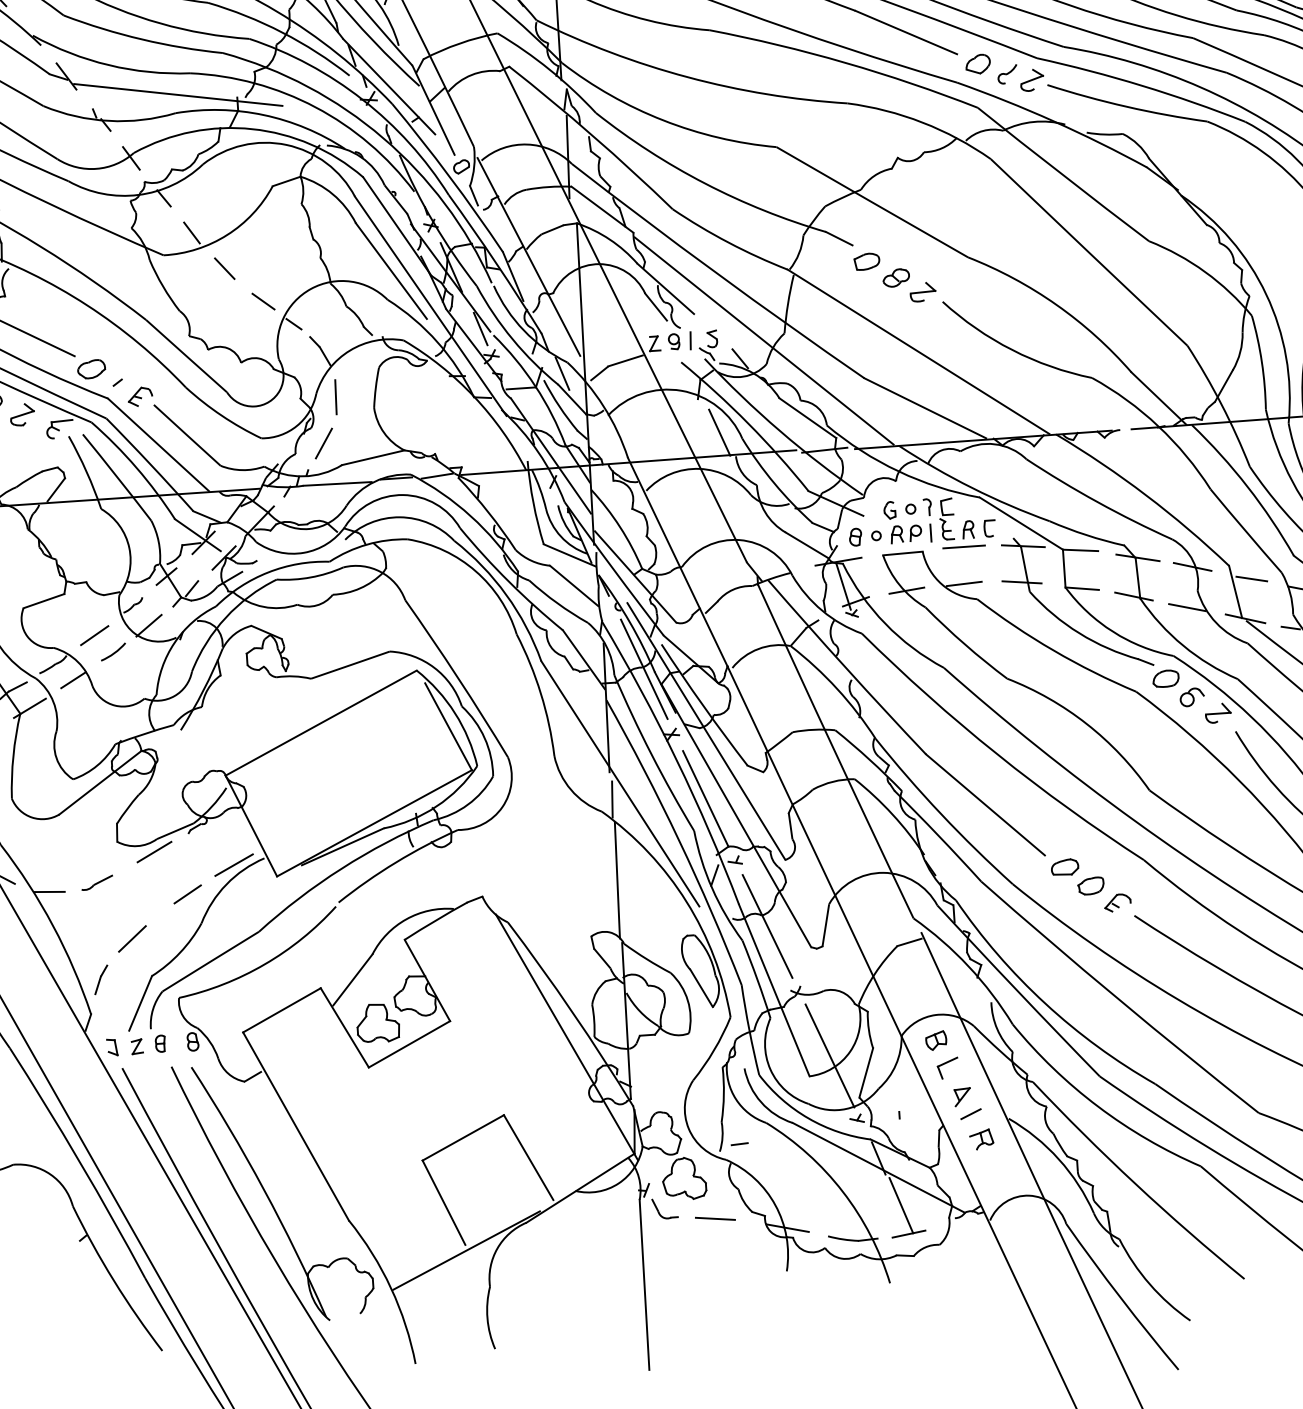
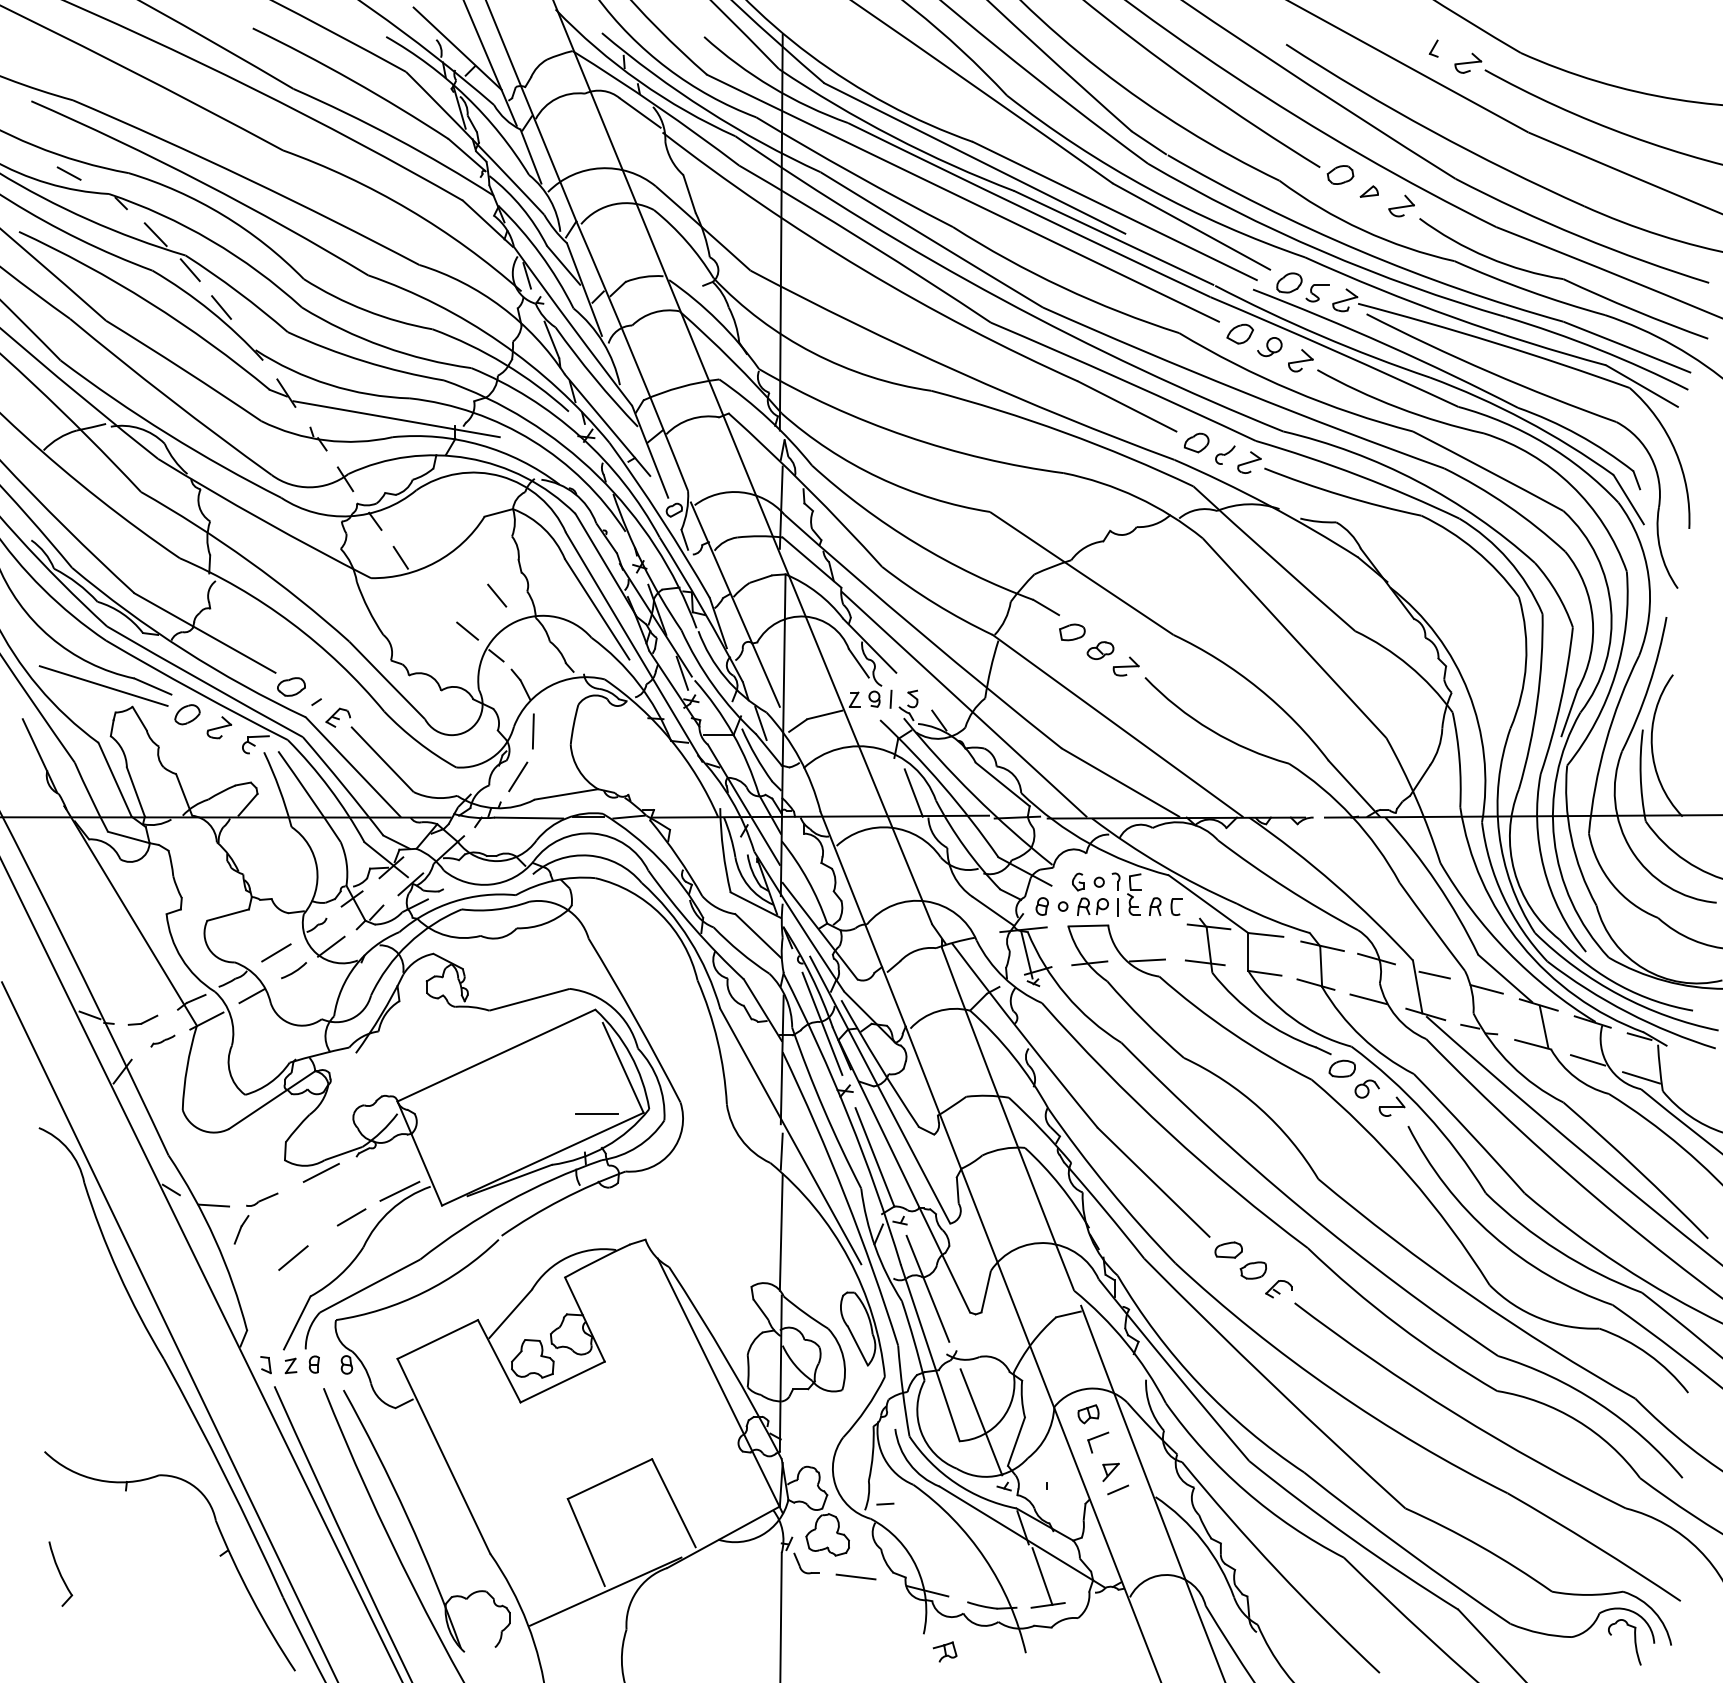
line: (225, 268) -> (497, 595), moved
line: (963, 546) -> (596, 1113), moved
part: (101, 979) -> (241, 1229), moved
part: (981, 1139) -> (944, 1651), moved

